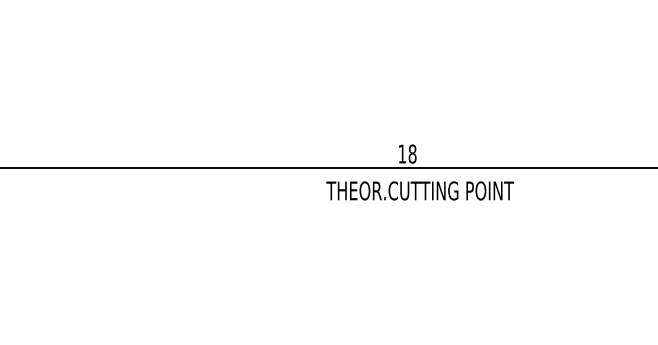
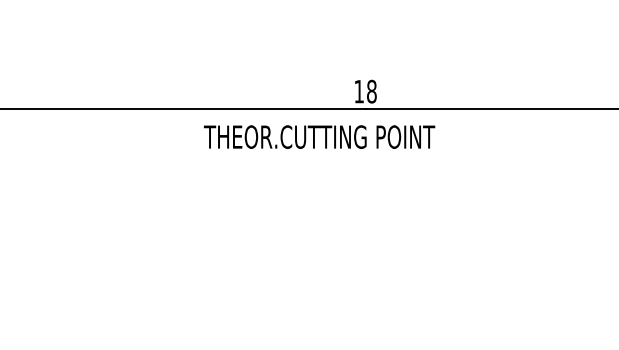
text: (419, 190) -> (318, 136), moved

